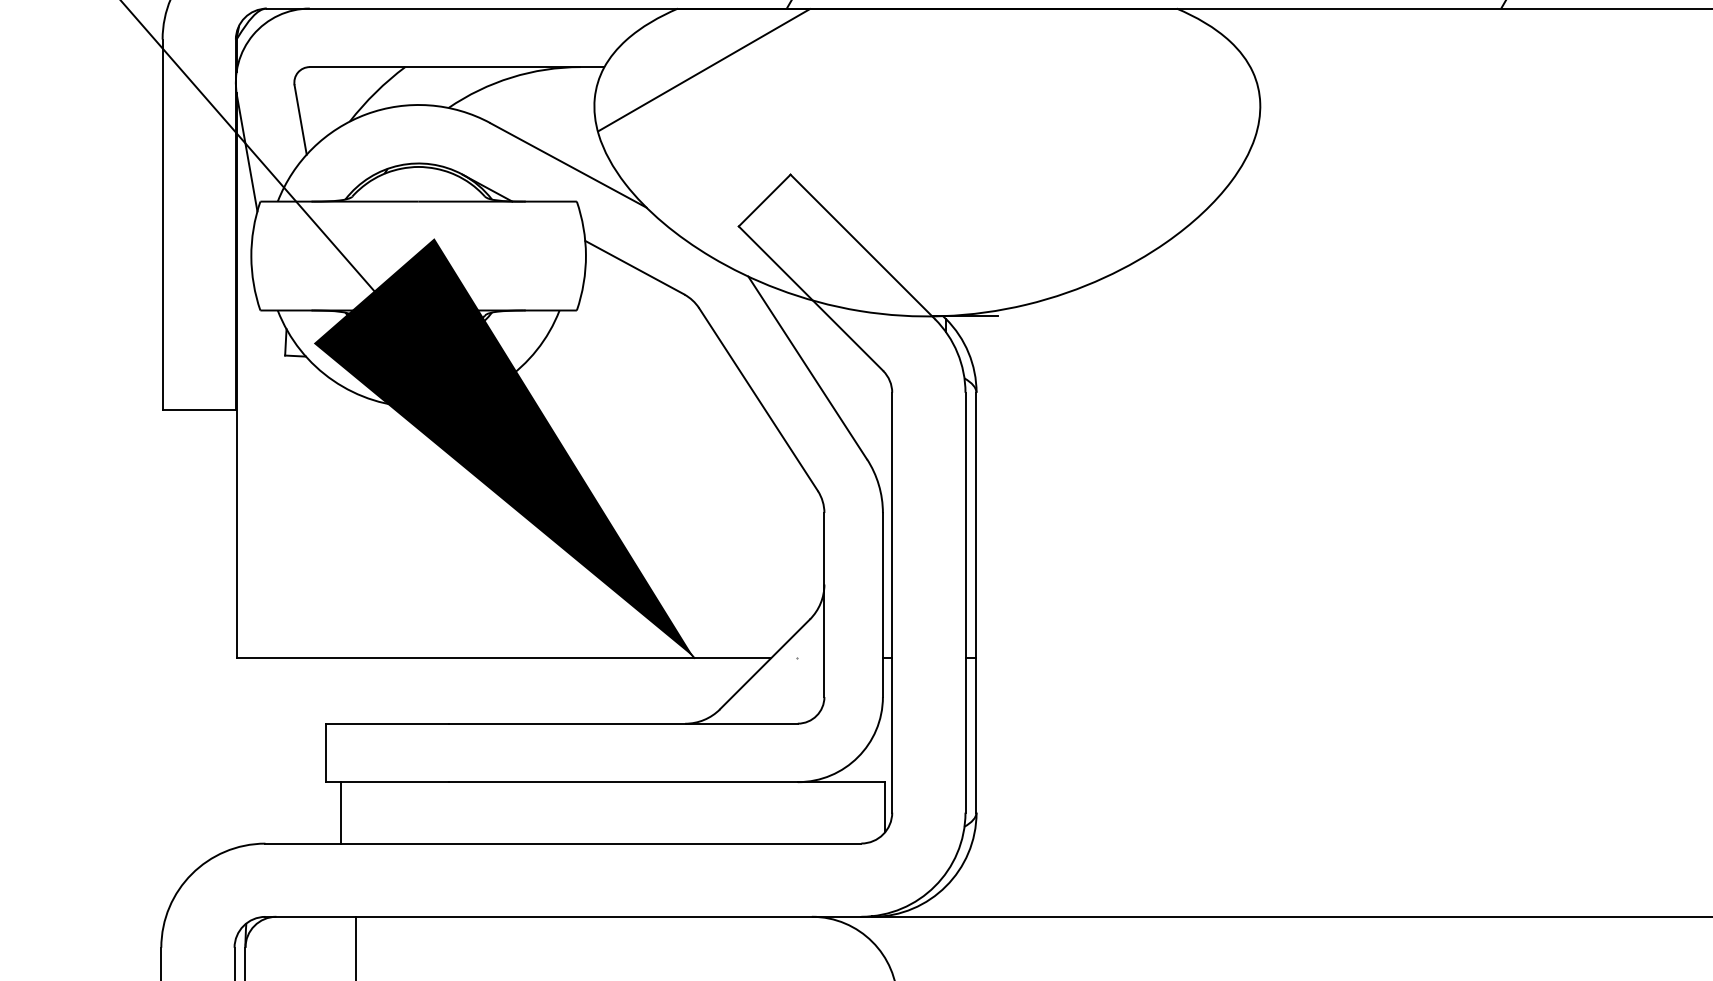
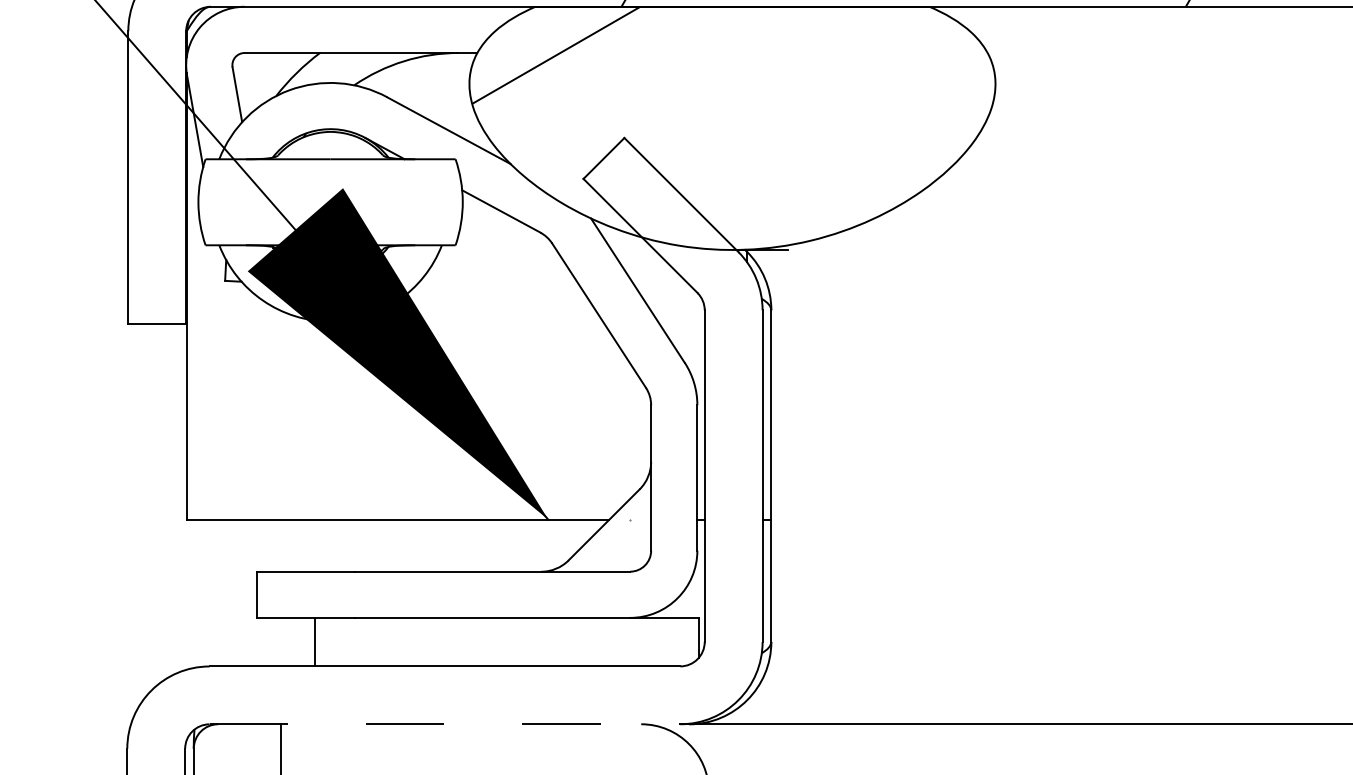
line: (340, 812) -> (314, 641), moved
line: (563, 916) -> (445, 724), solid -> dashed

